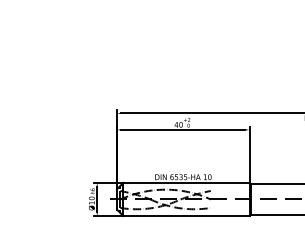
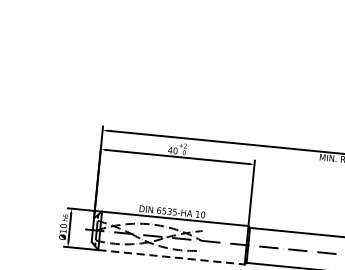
line: (186, 216) -> (171, 257), solid -> dashed

